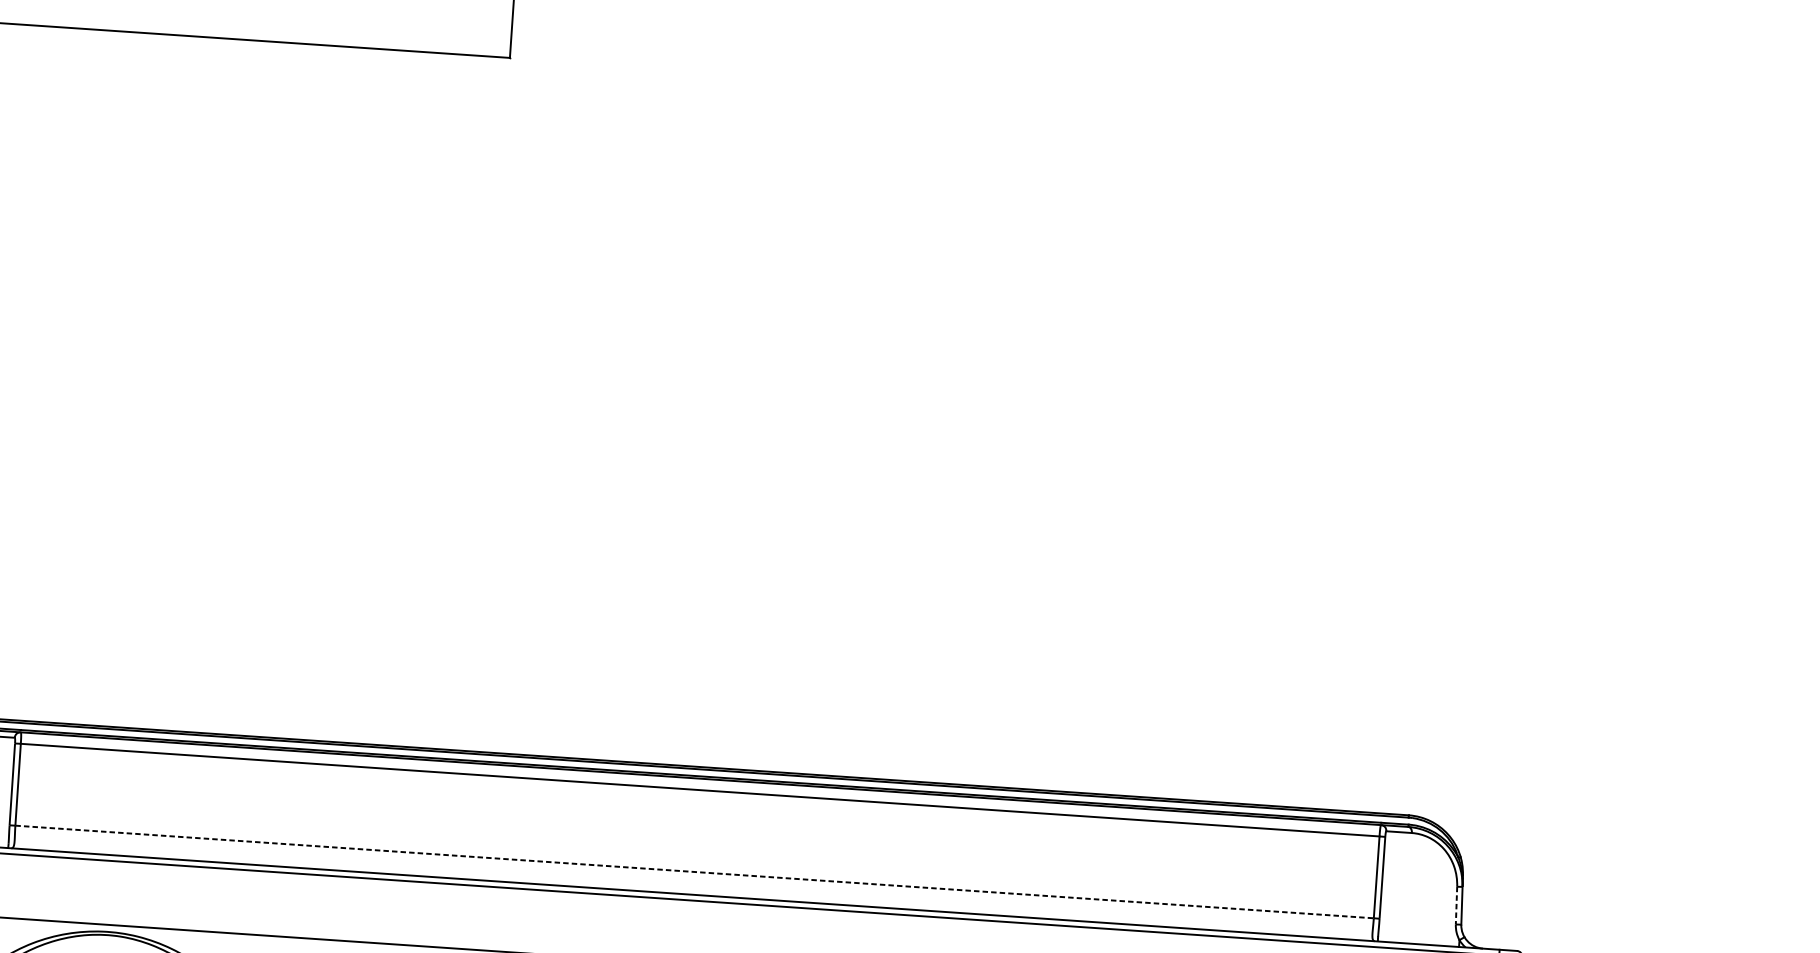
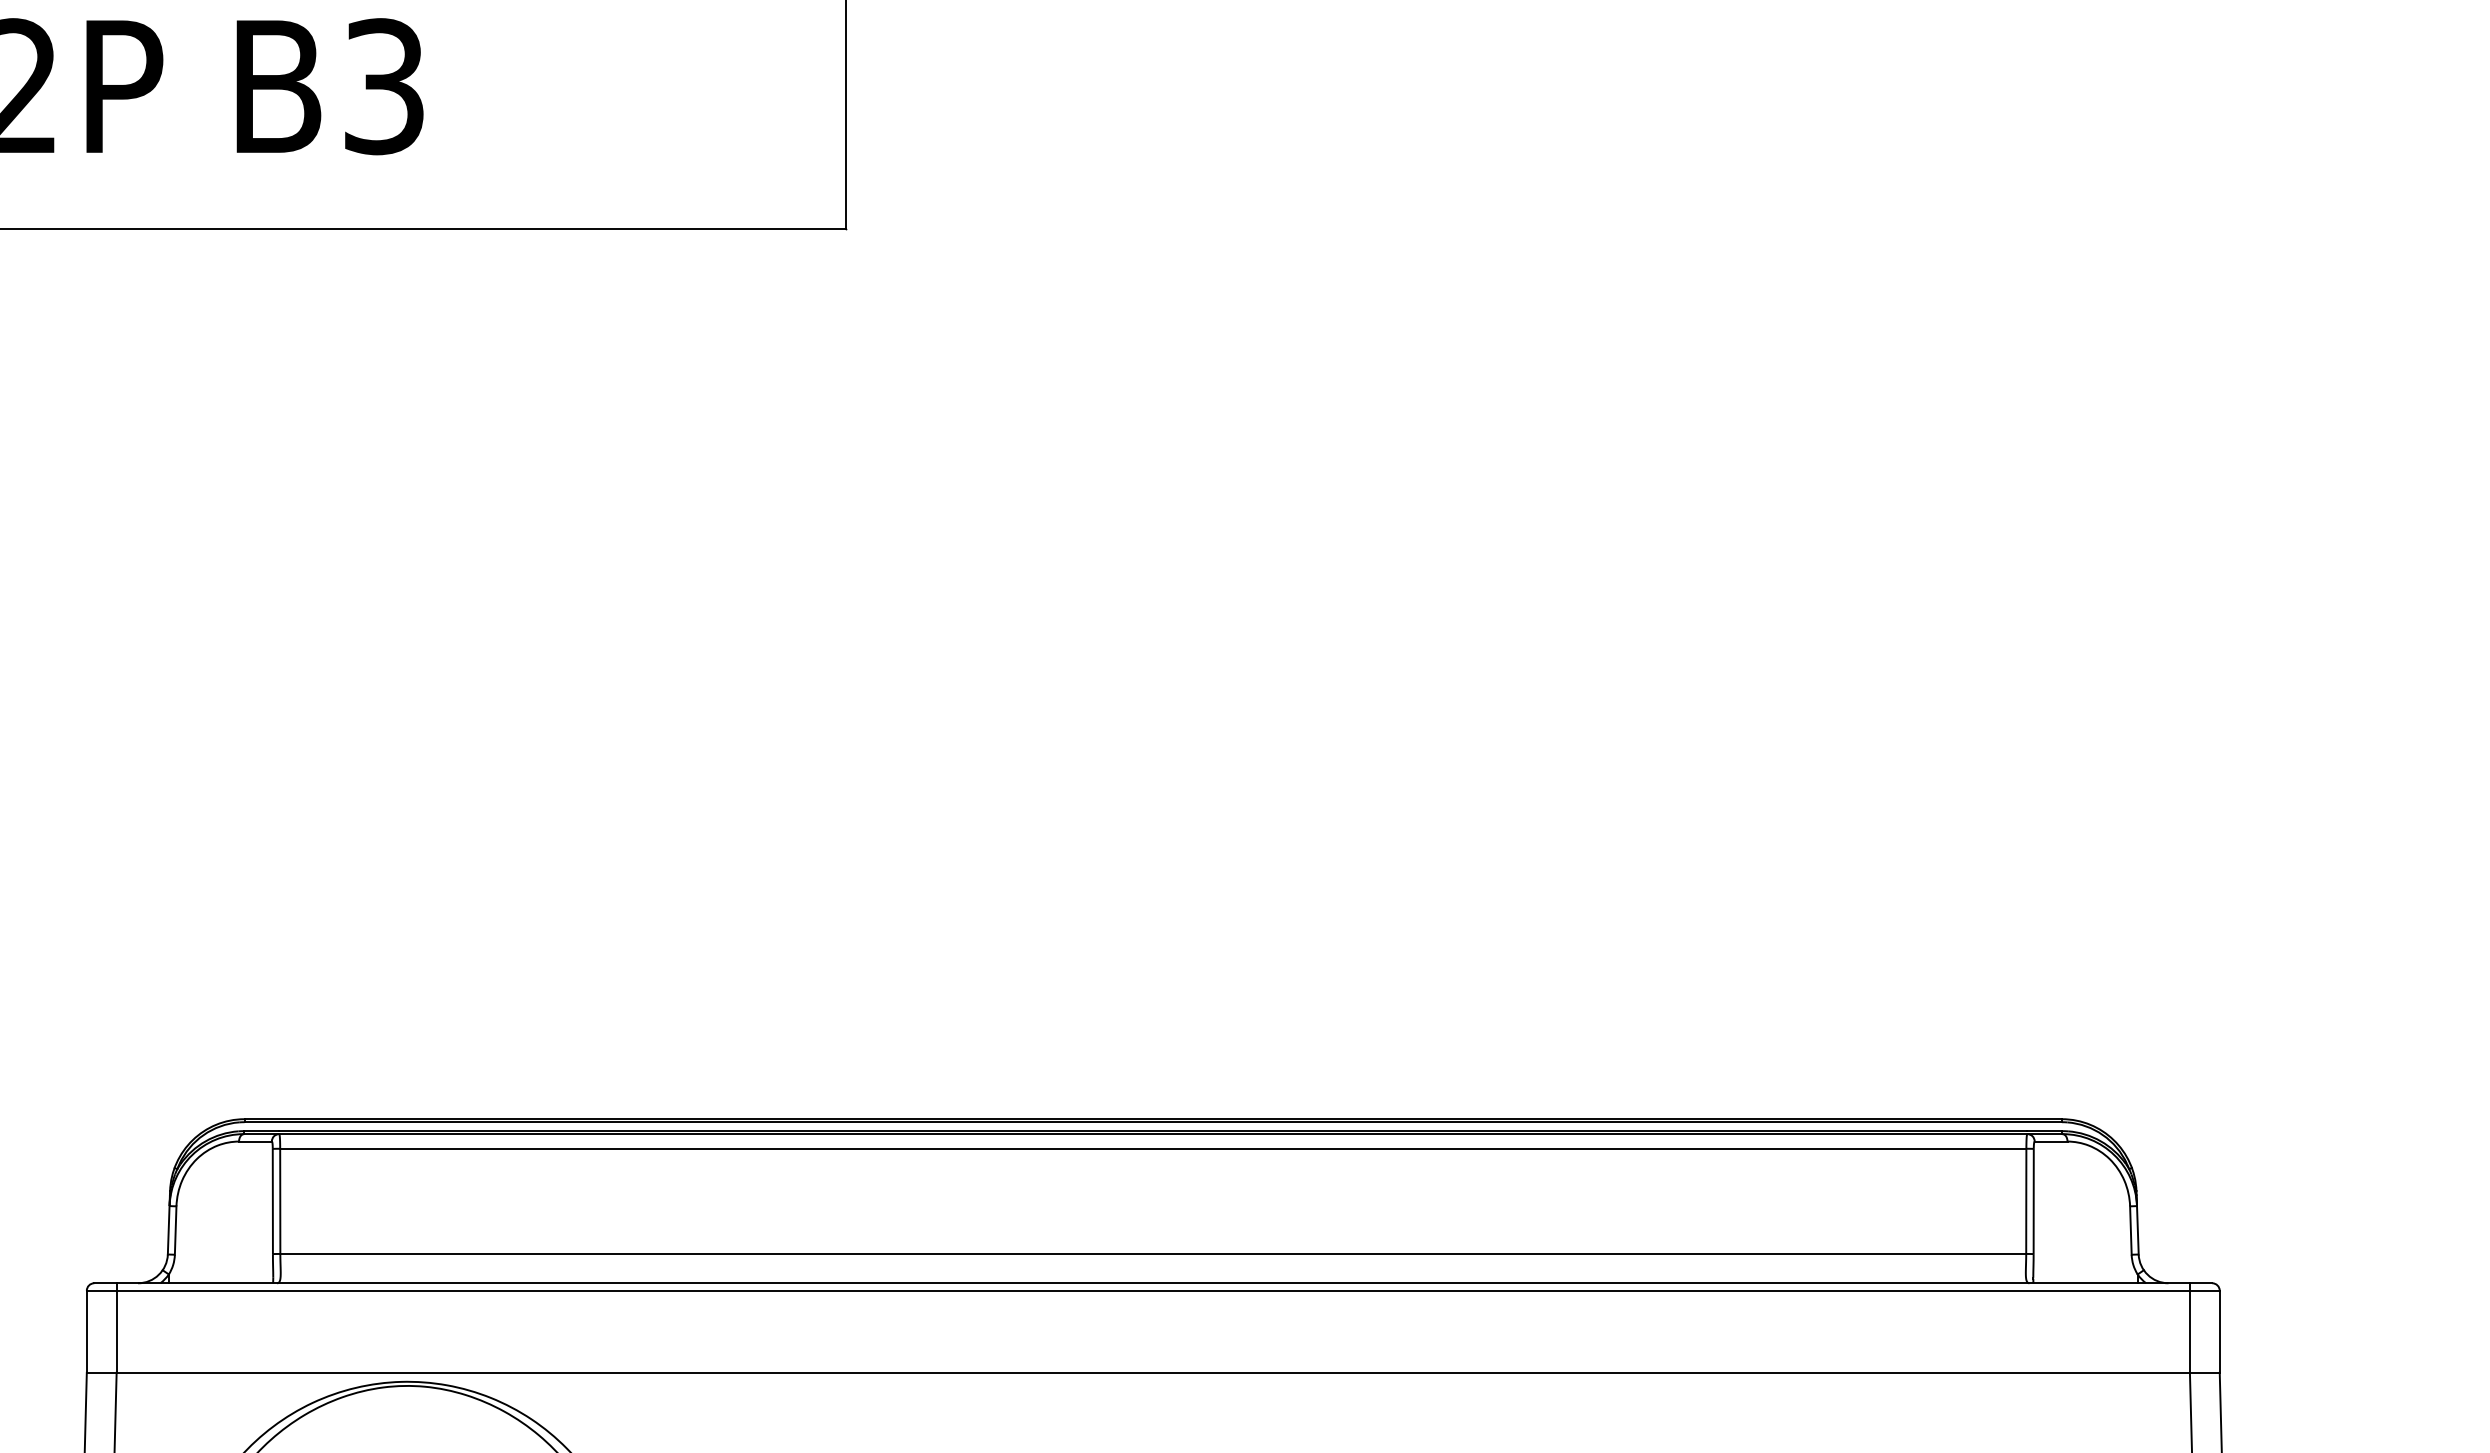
line: (694, 871) -> (1153, 1253), dashed -> solid
line: (1456, 906) -> (2130, 1231), dashed -> solid

